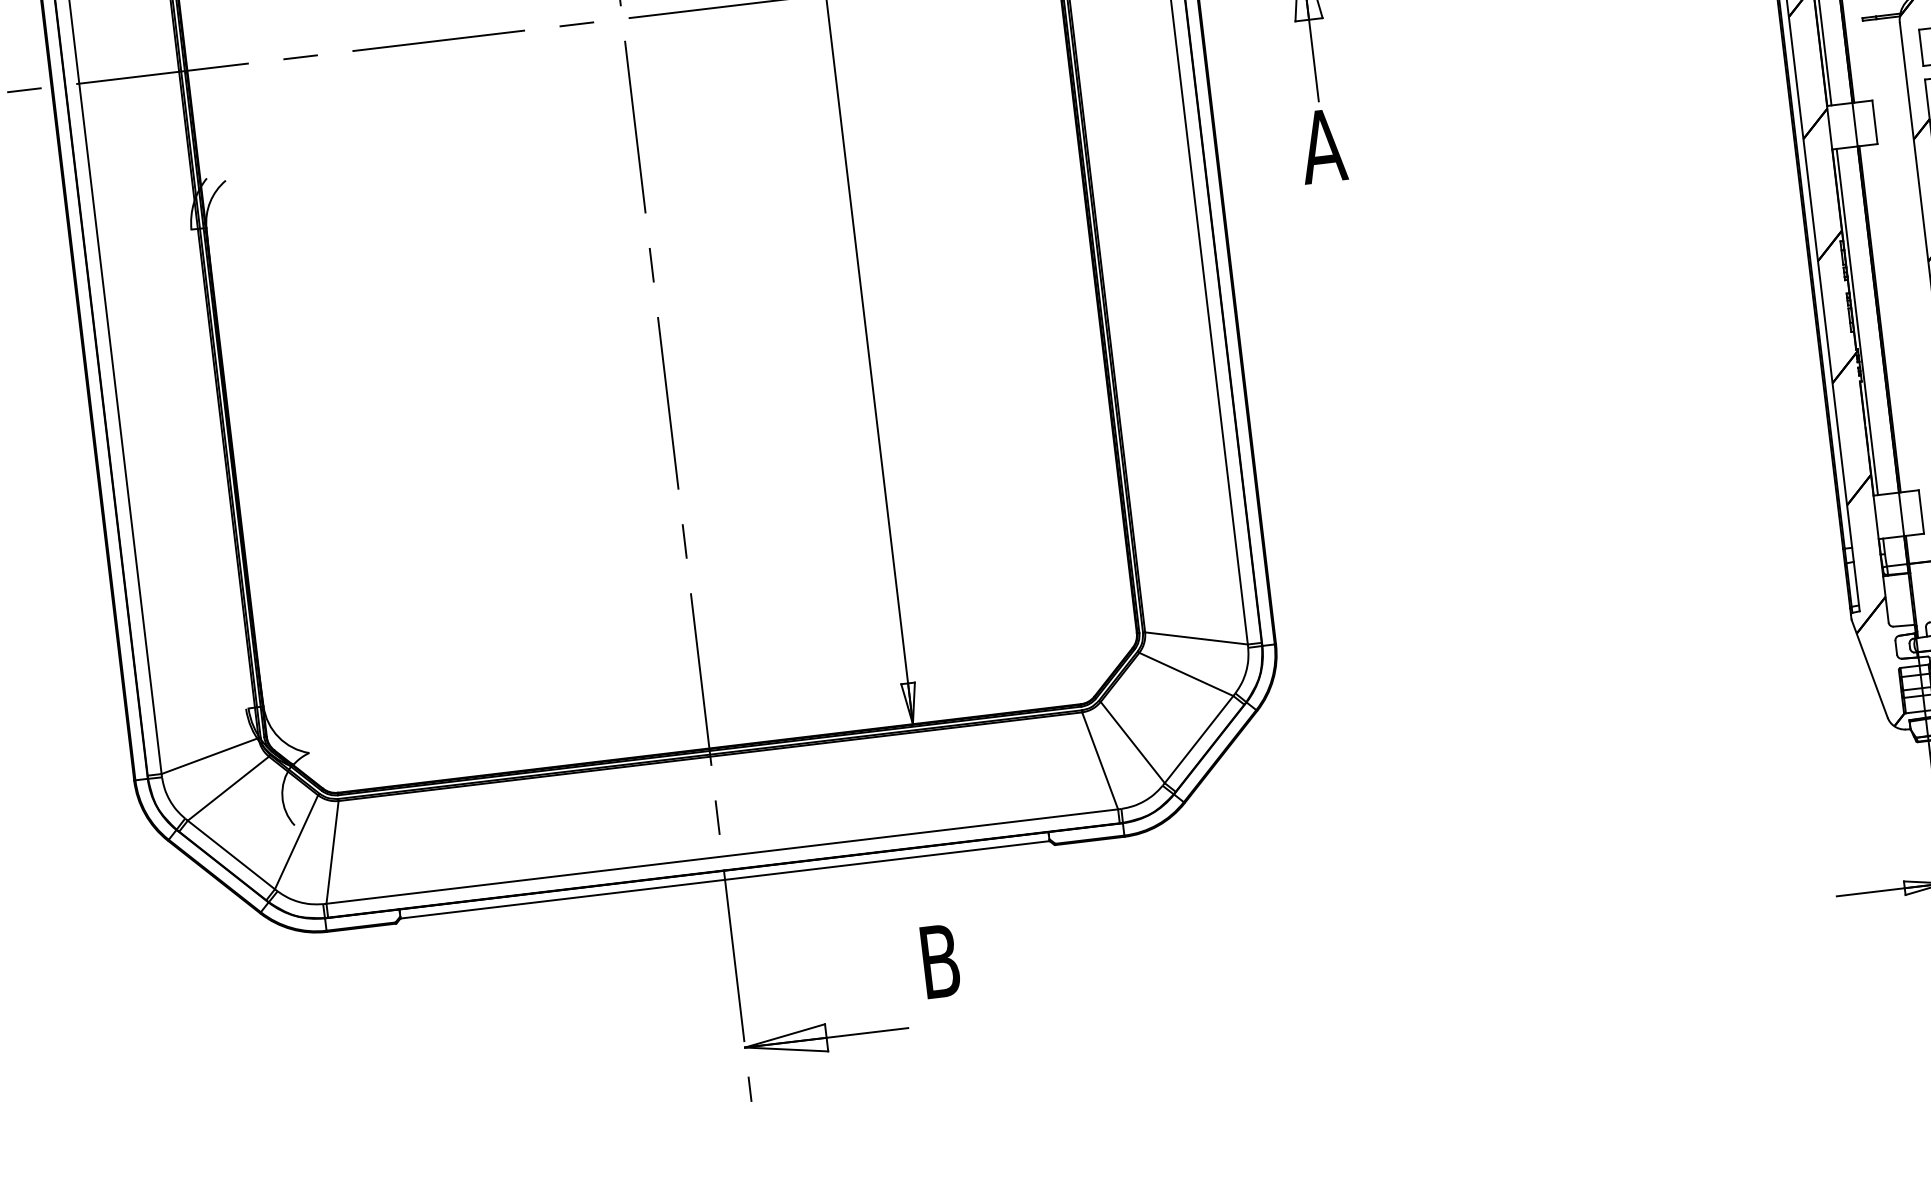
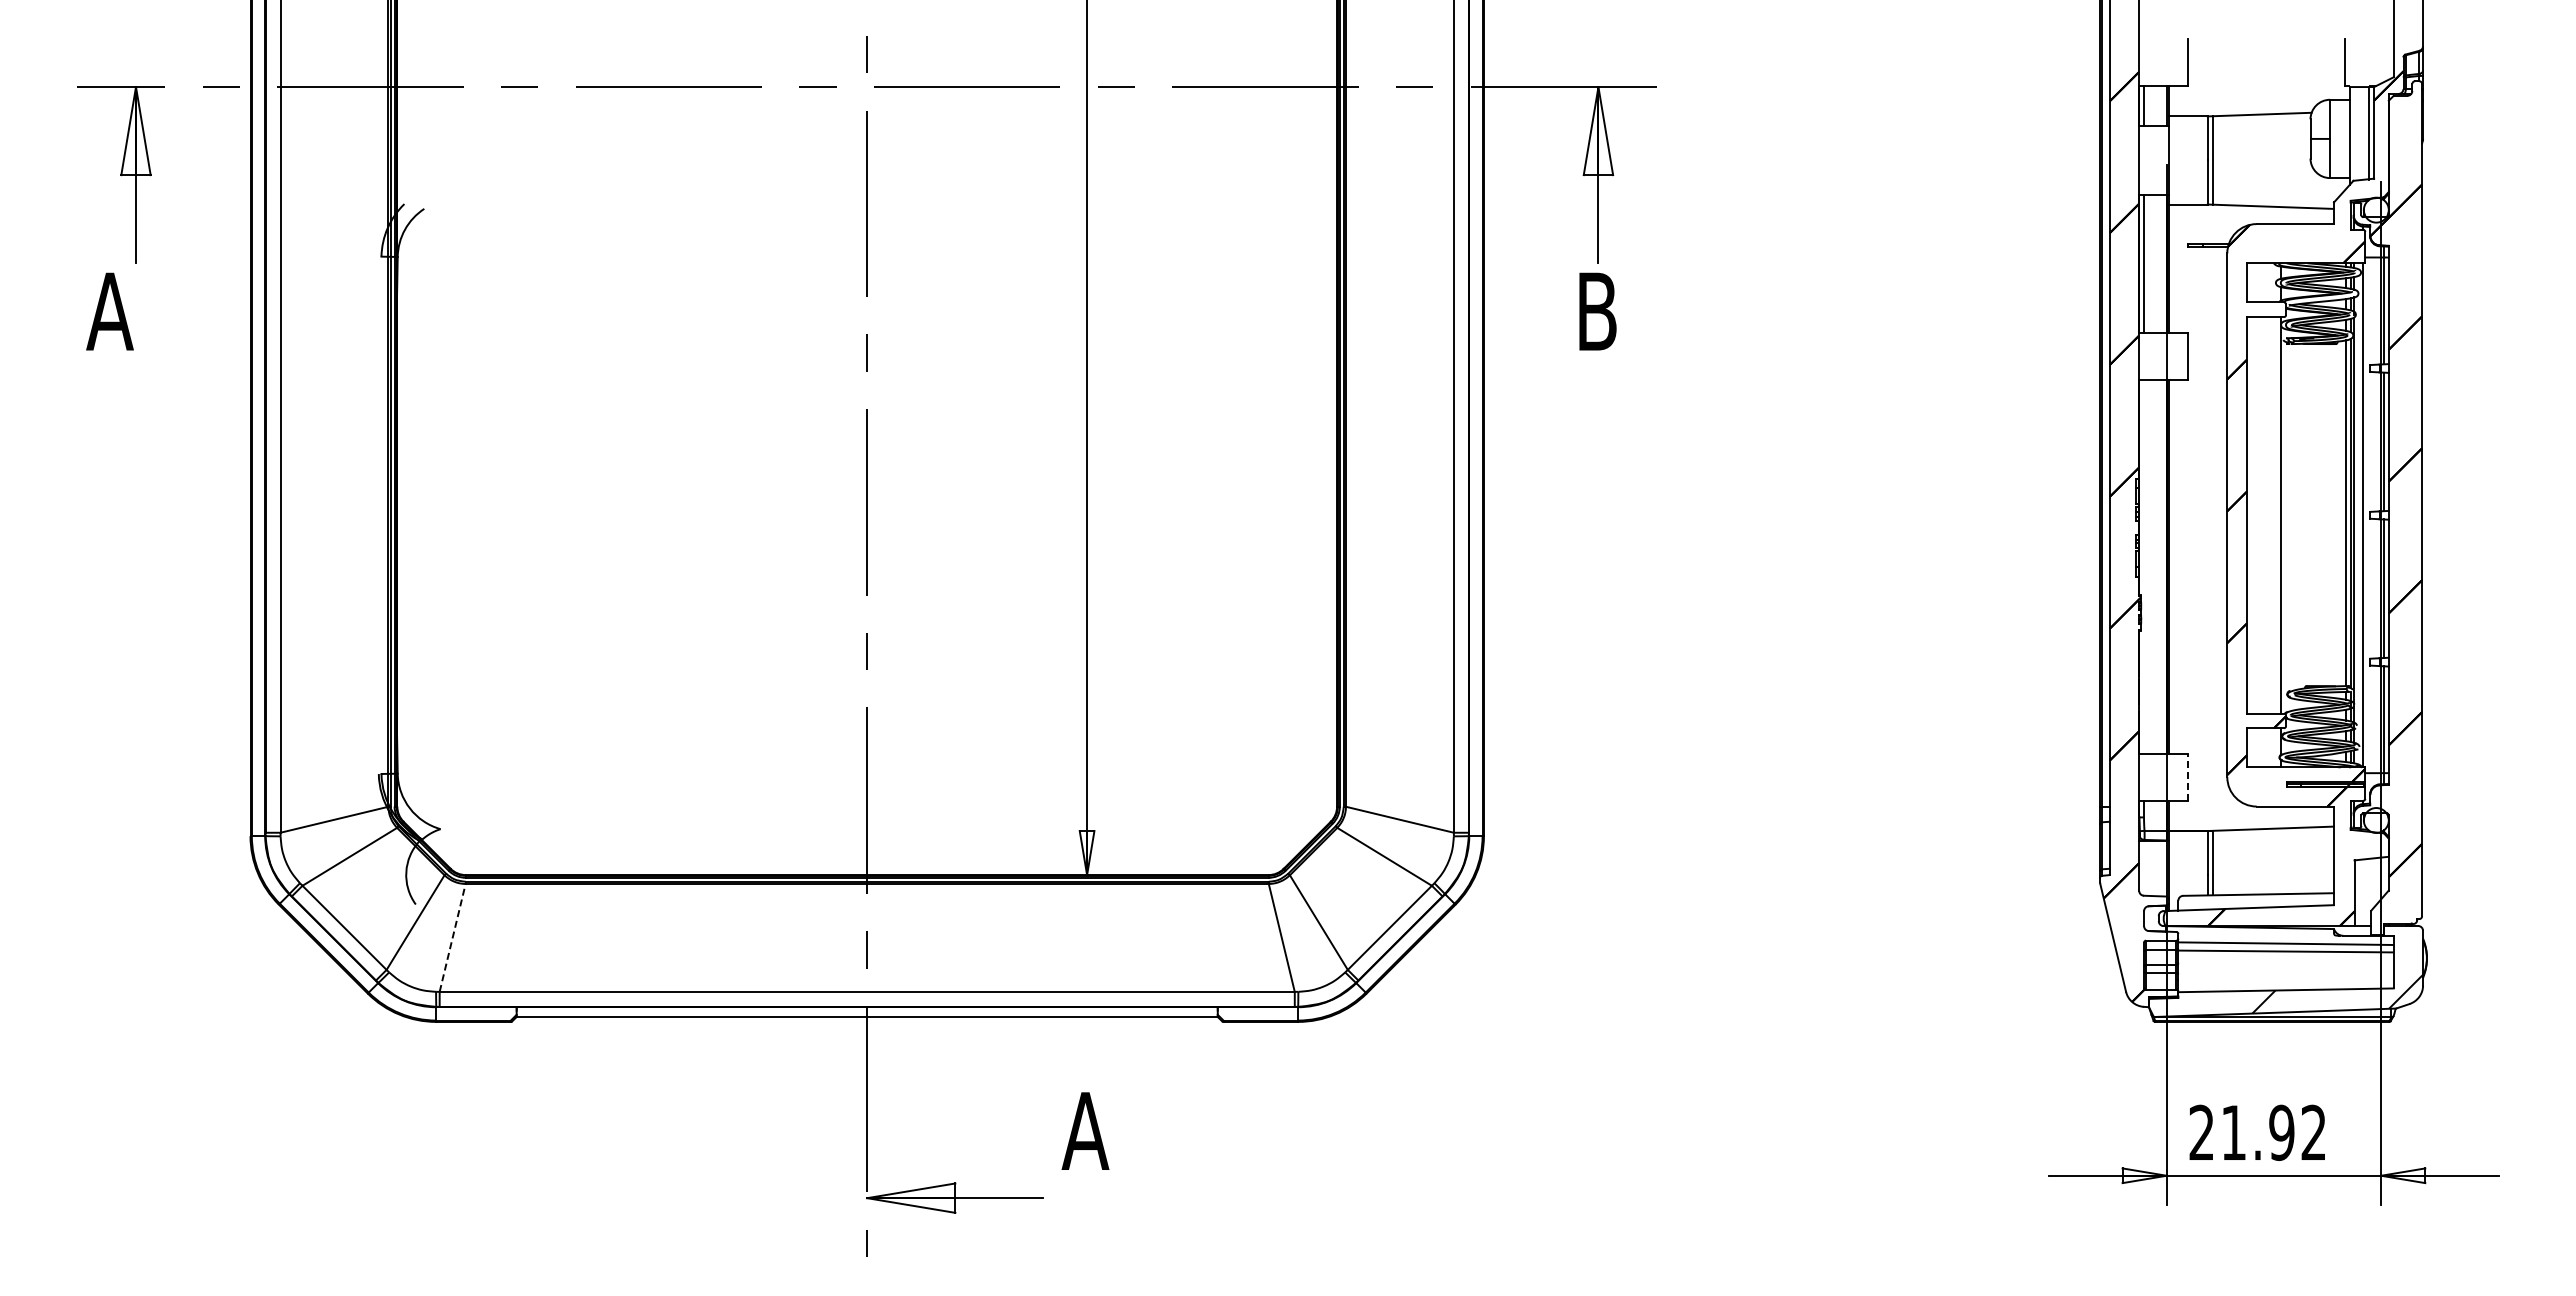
text: (1322, 146) -> (1596, 311), A -> B
line: (1857, 321) -> (2144, 566), removed
line: (1921, 511) -> (2188, 776), solid -> dashed
line: (332, 852) -> (452, 937), solid -> dashed
text: (939, 960) -> (1085, 1130), B -> A

